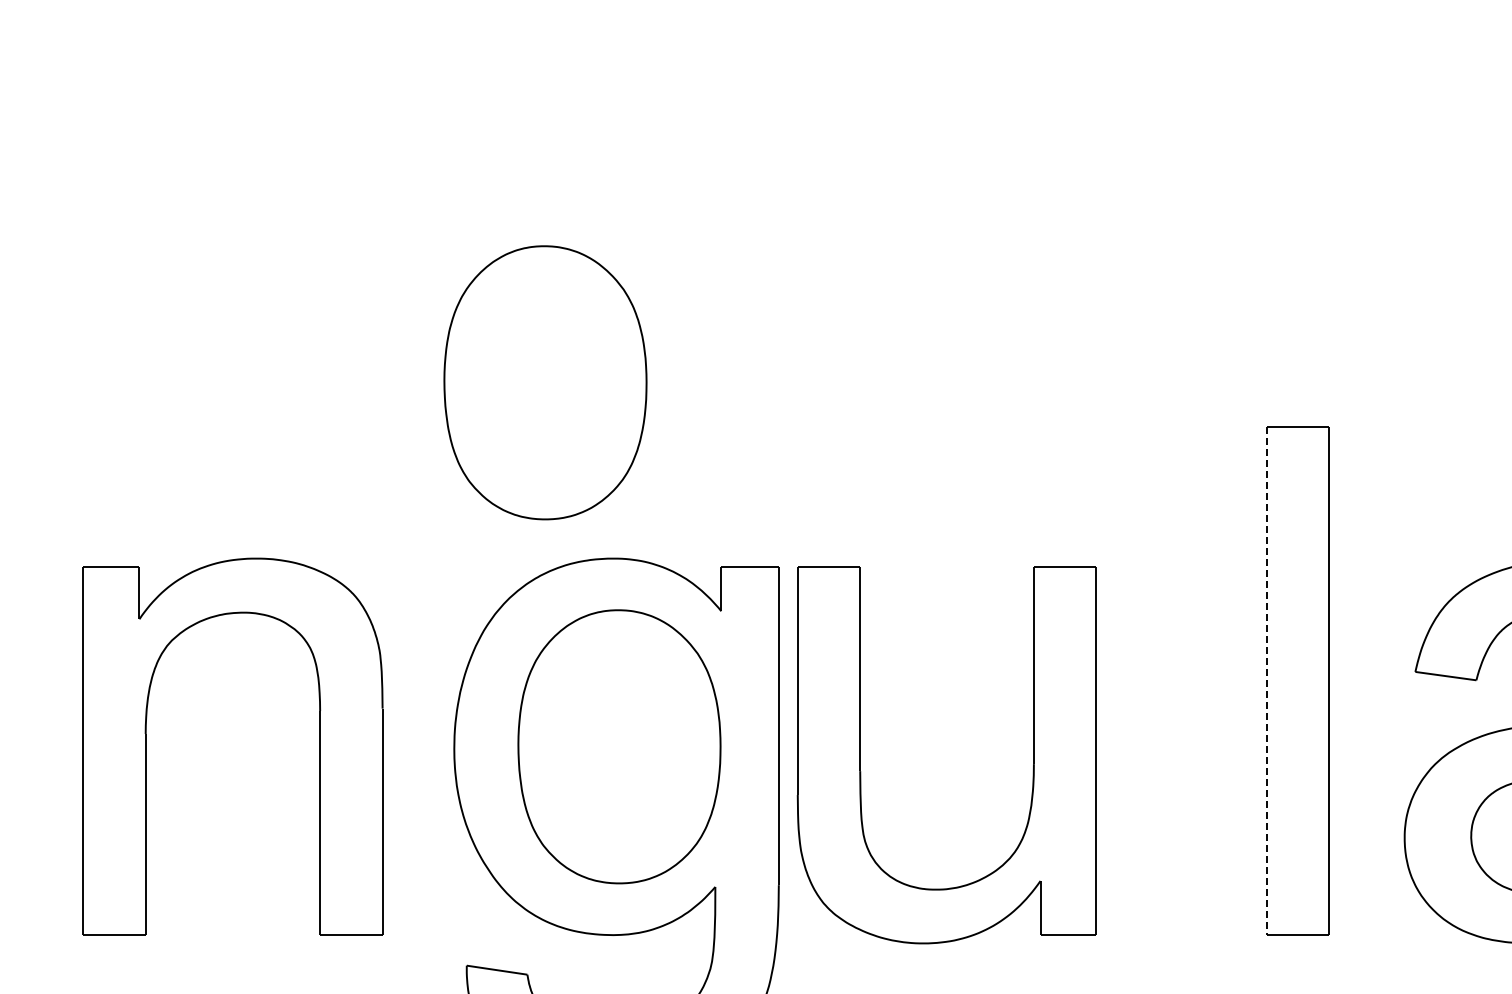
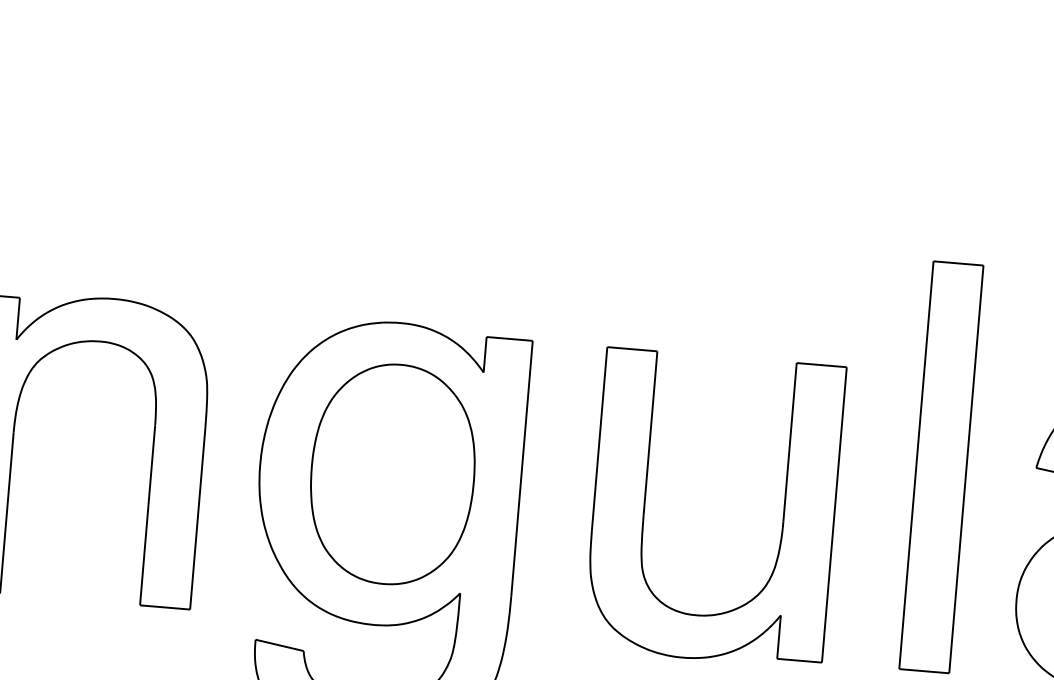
part: (545, 382) -> (358, 177), removed
line: (1266, 681) -> (916, 465), dashed -> solid
part: (860, 755) -> (644, 502), moved

